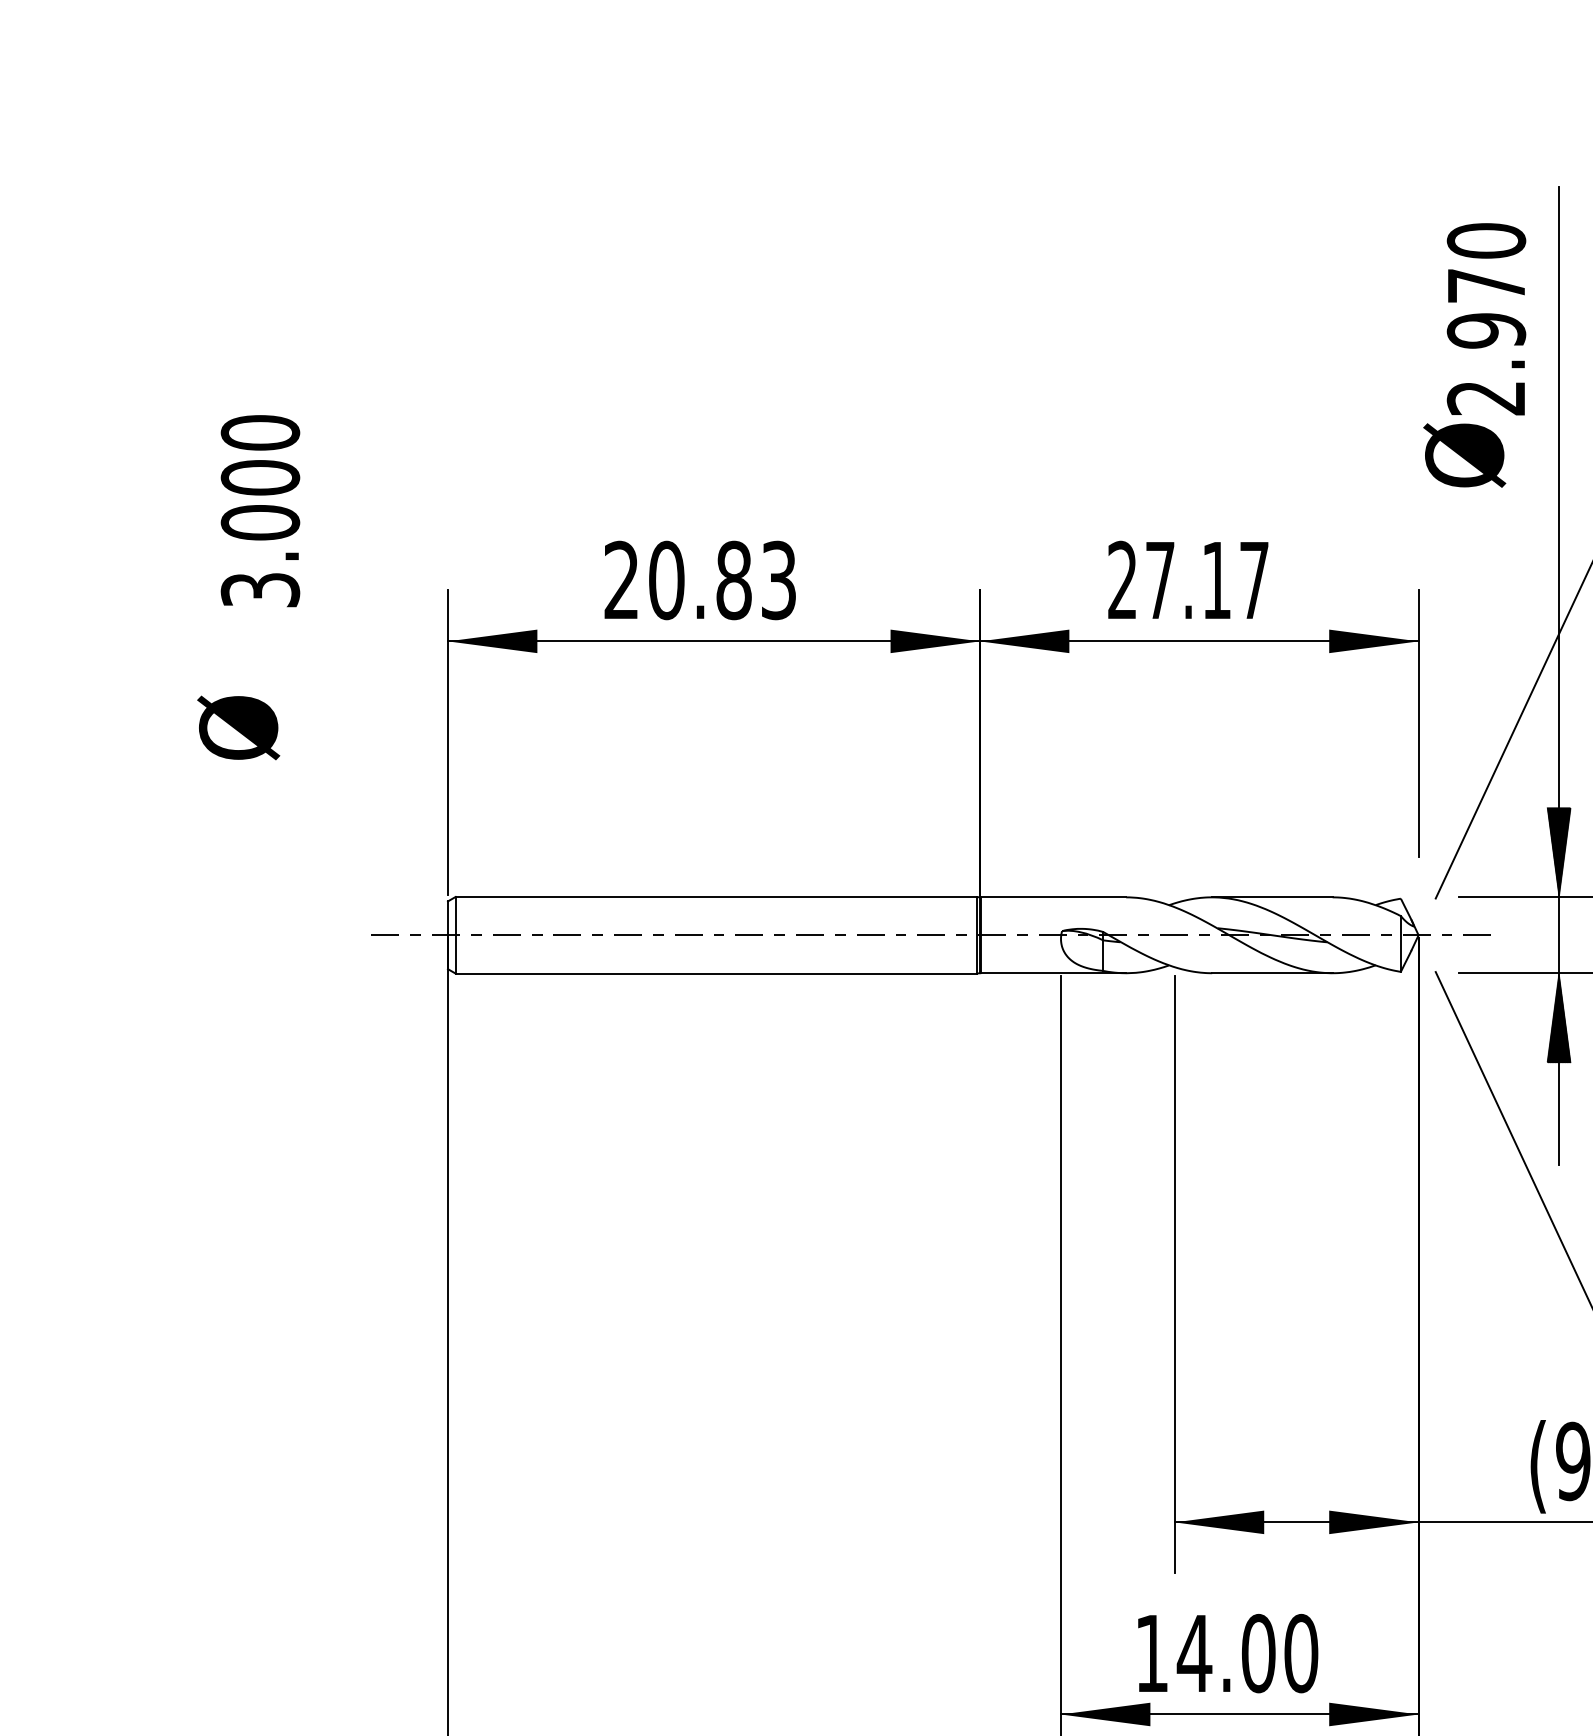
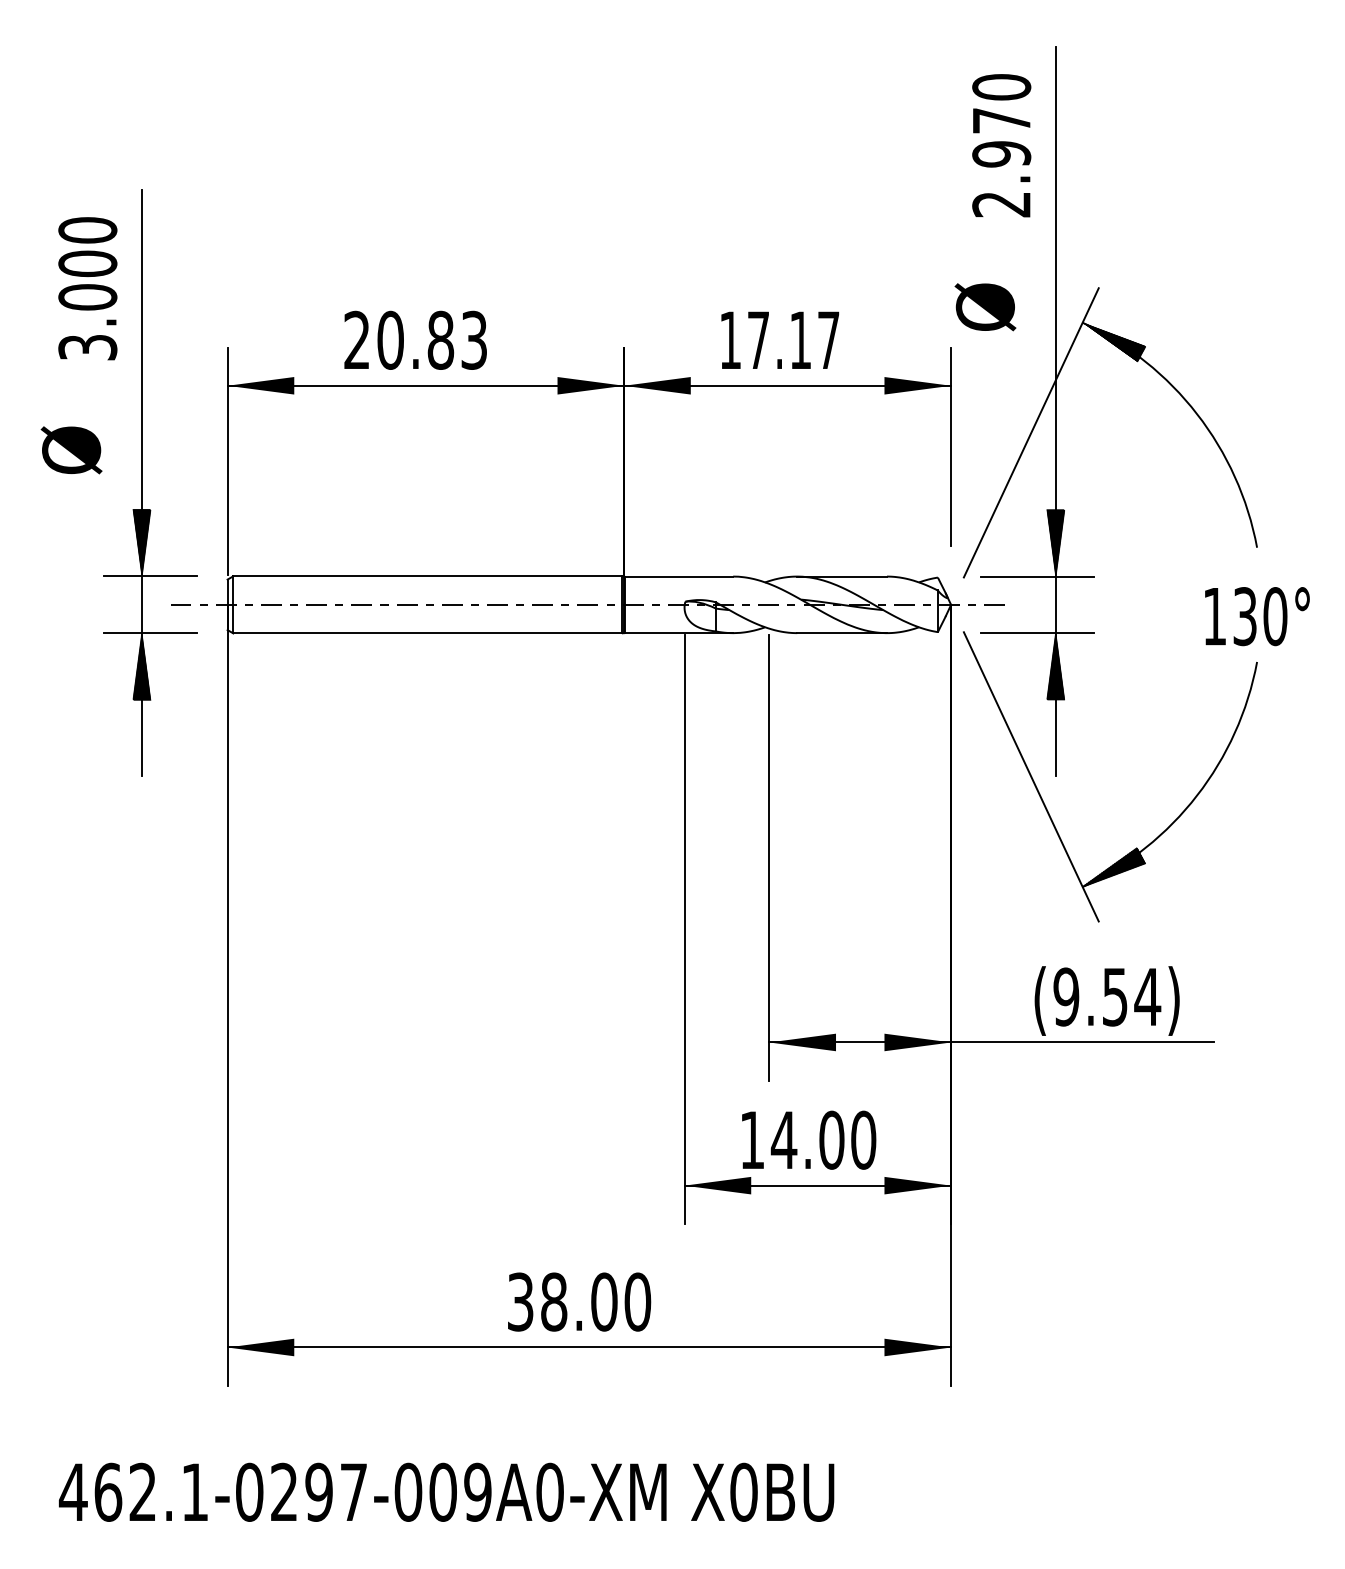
text: (1464, 455) -> (985, 307), moved
text: (1121, 579) -> (729, 339), 27.17 -> 17.17
part: (333, 771) -> (142, 482), added

